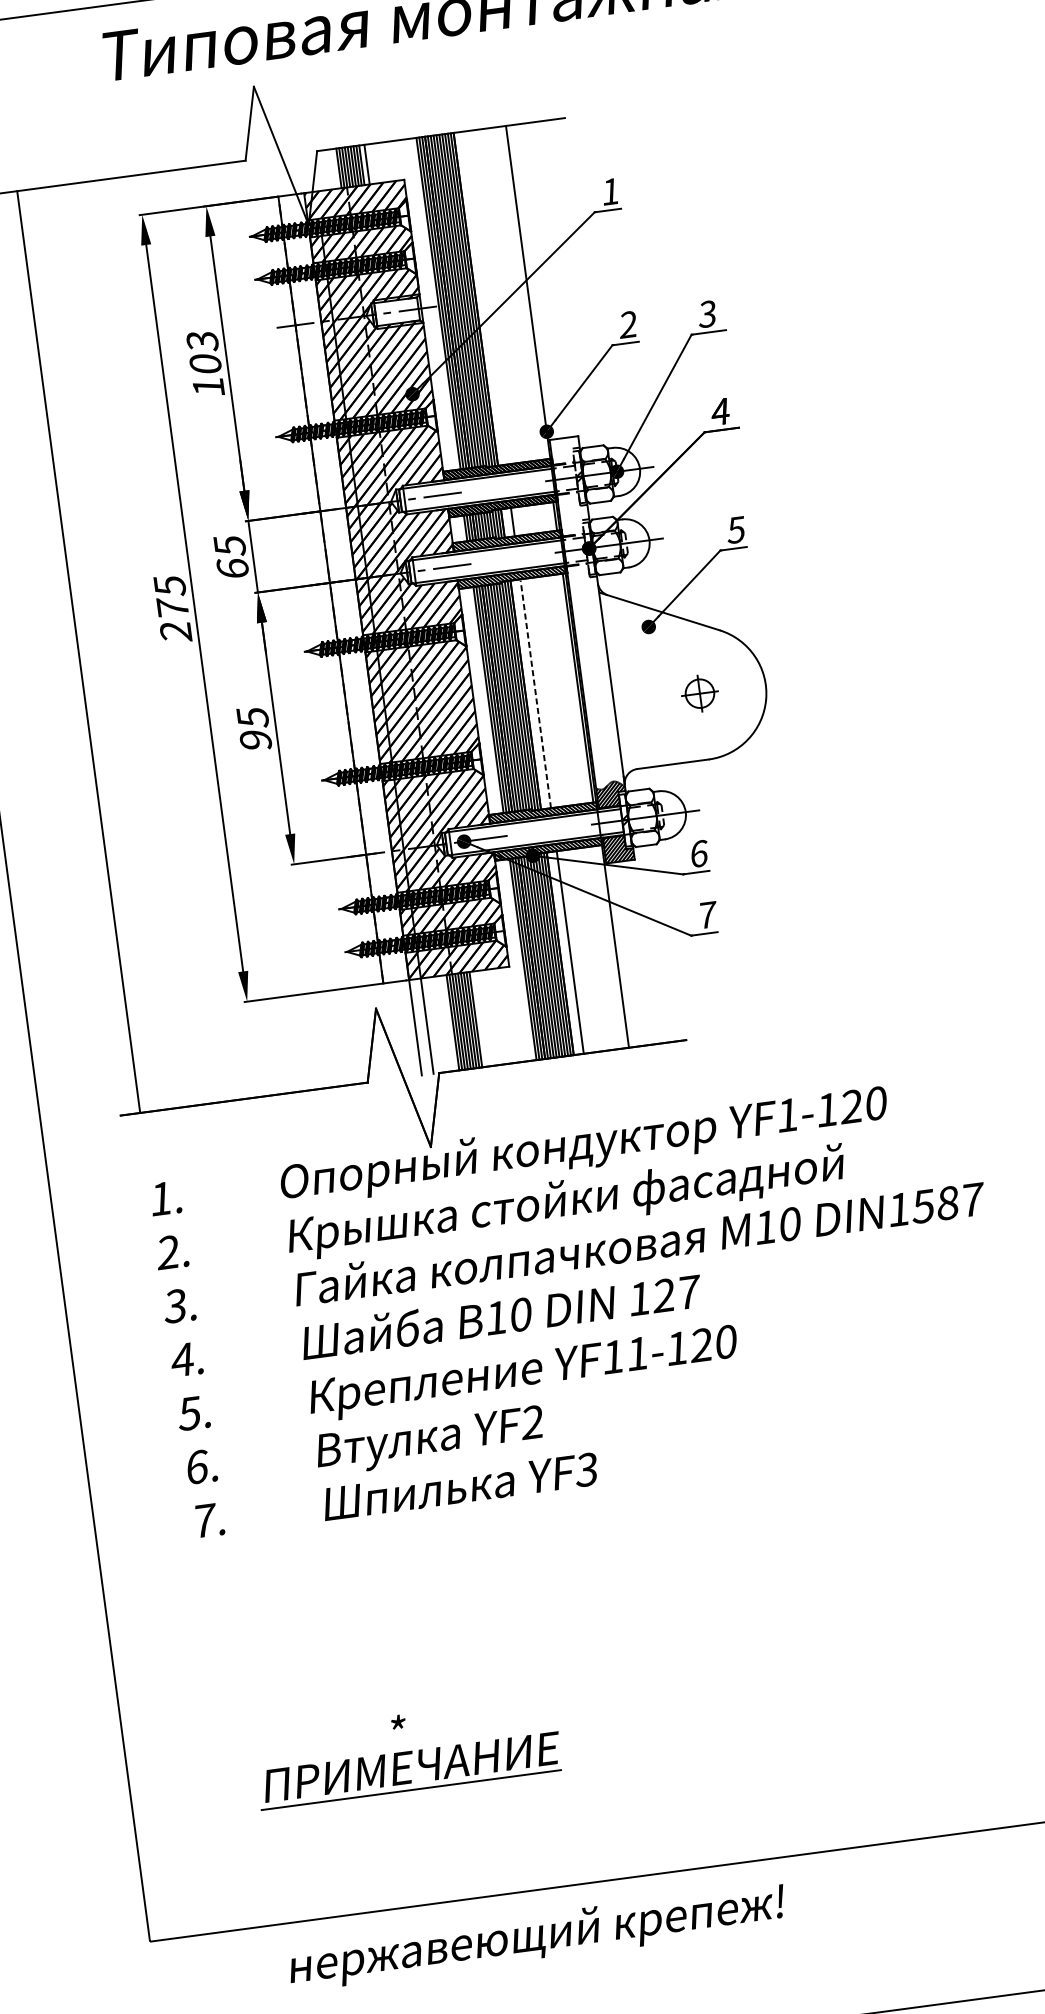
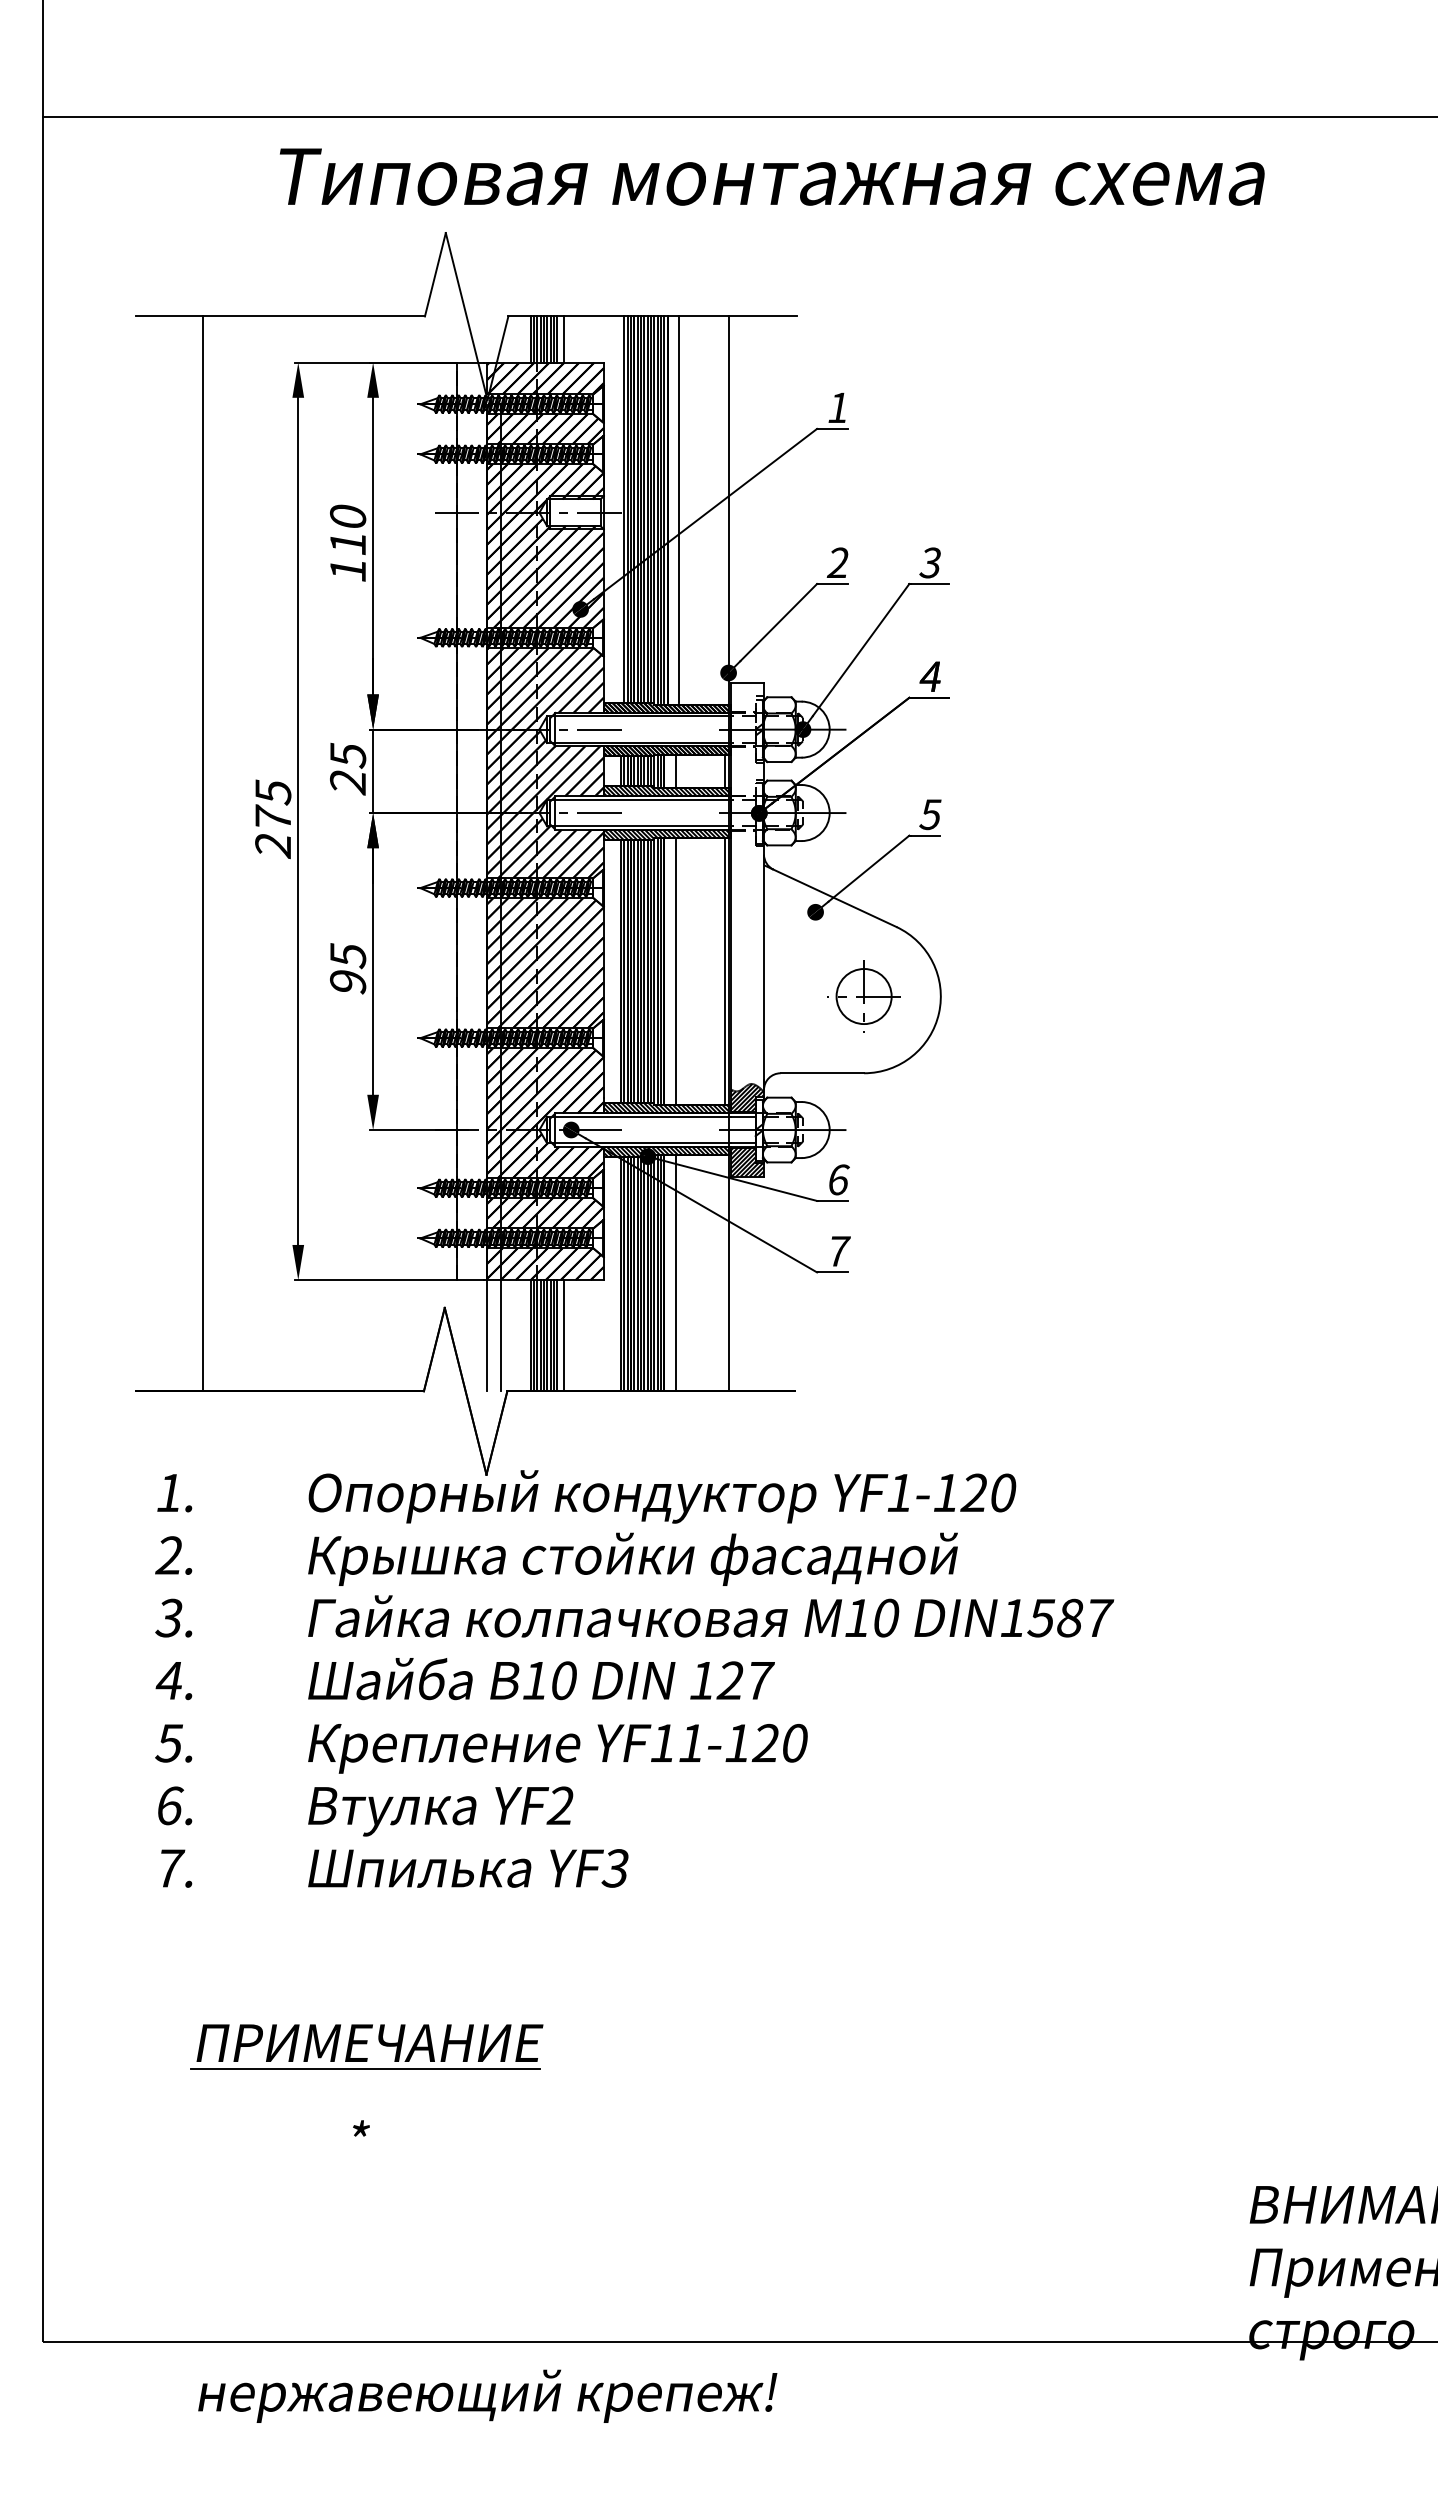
line: (485, 297) -> (679, 509), added
text: (204, 352) -> (348, 529), 103 -> 110
text: (233, 568) -> (348, 781), 65 -> 25
line: (78, 651) -> (202, 853), moved
part: (699, 693) -> (863, 996), size x1.67
line: (535, 694) -> (675, 972), dashed -> solid
line: (480, 1018) -> (563, 1335), added
part: (409, 1770) -> (366, 2046), moved

